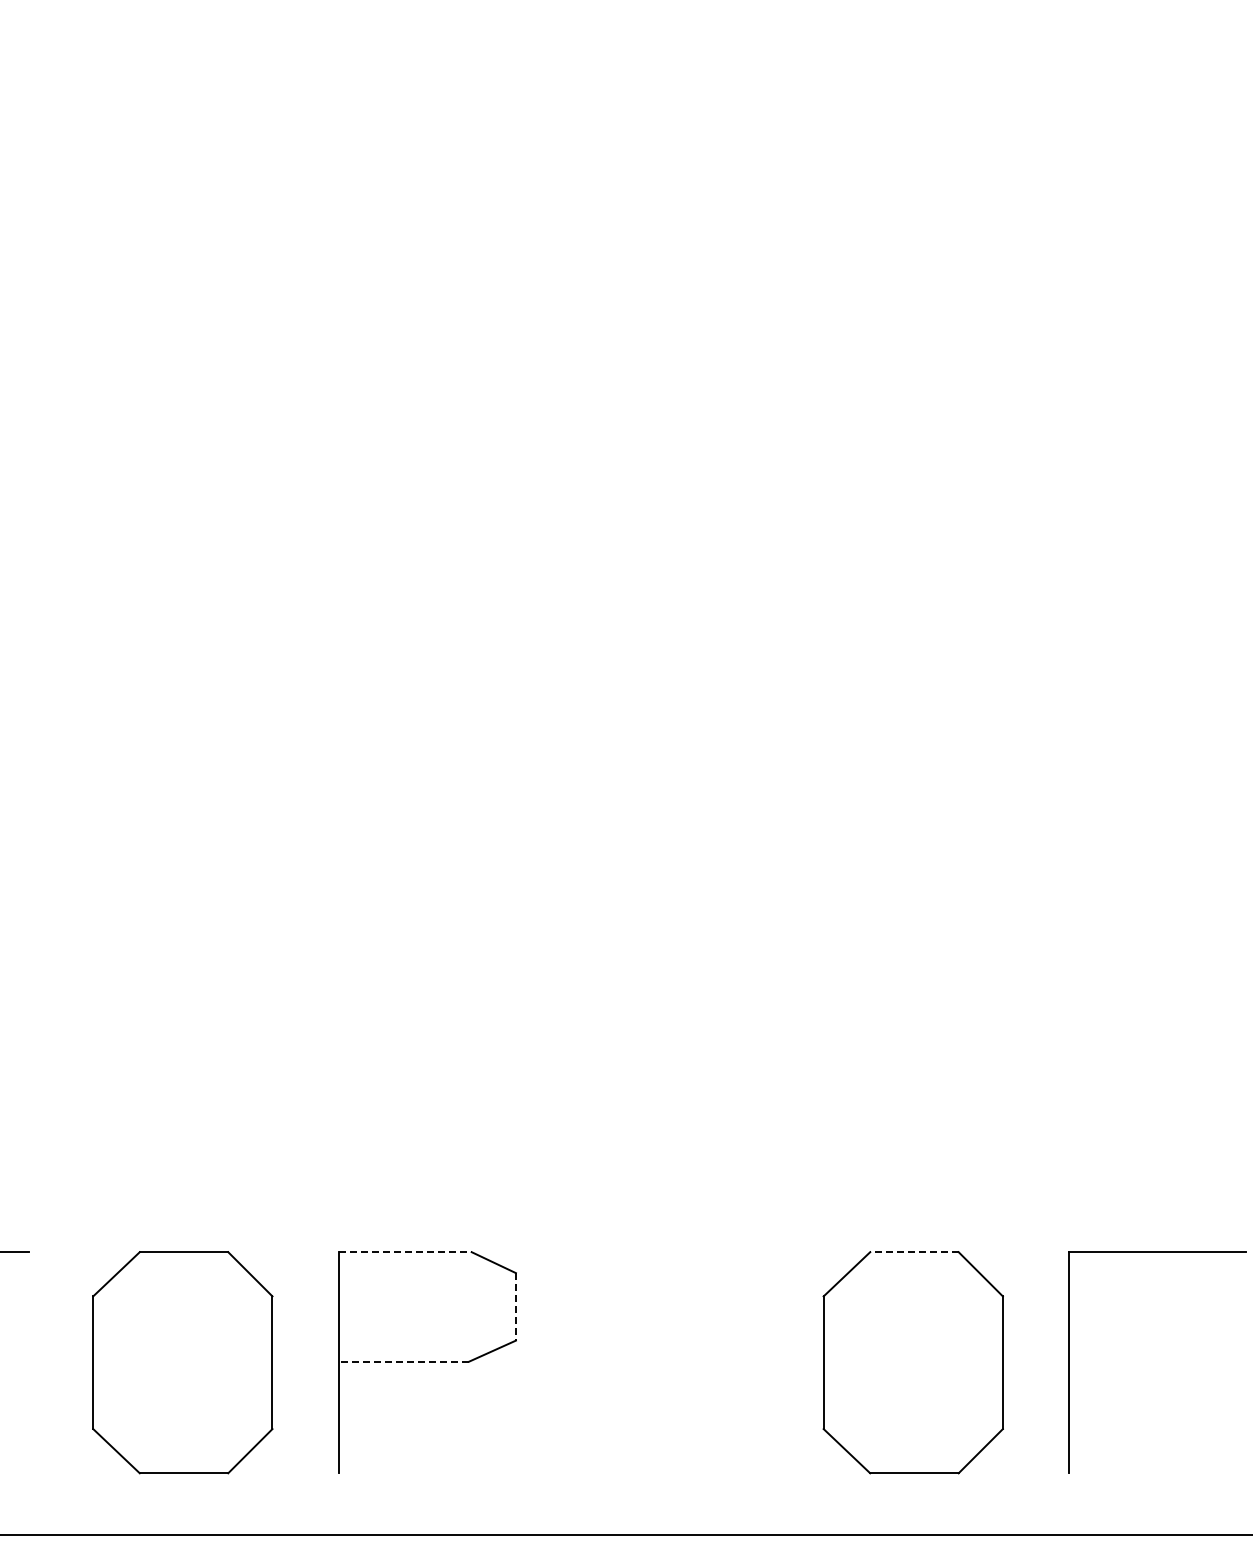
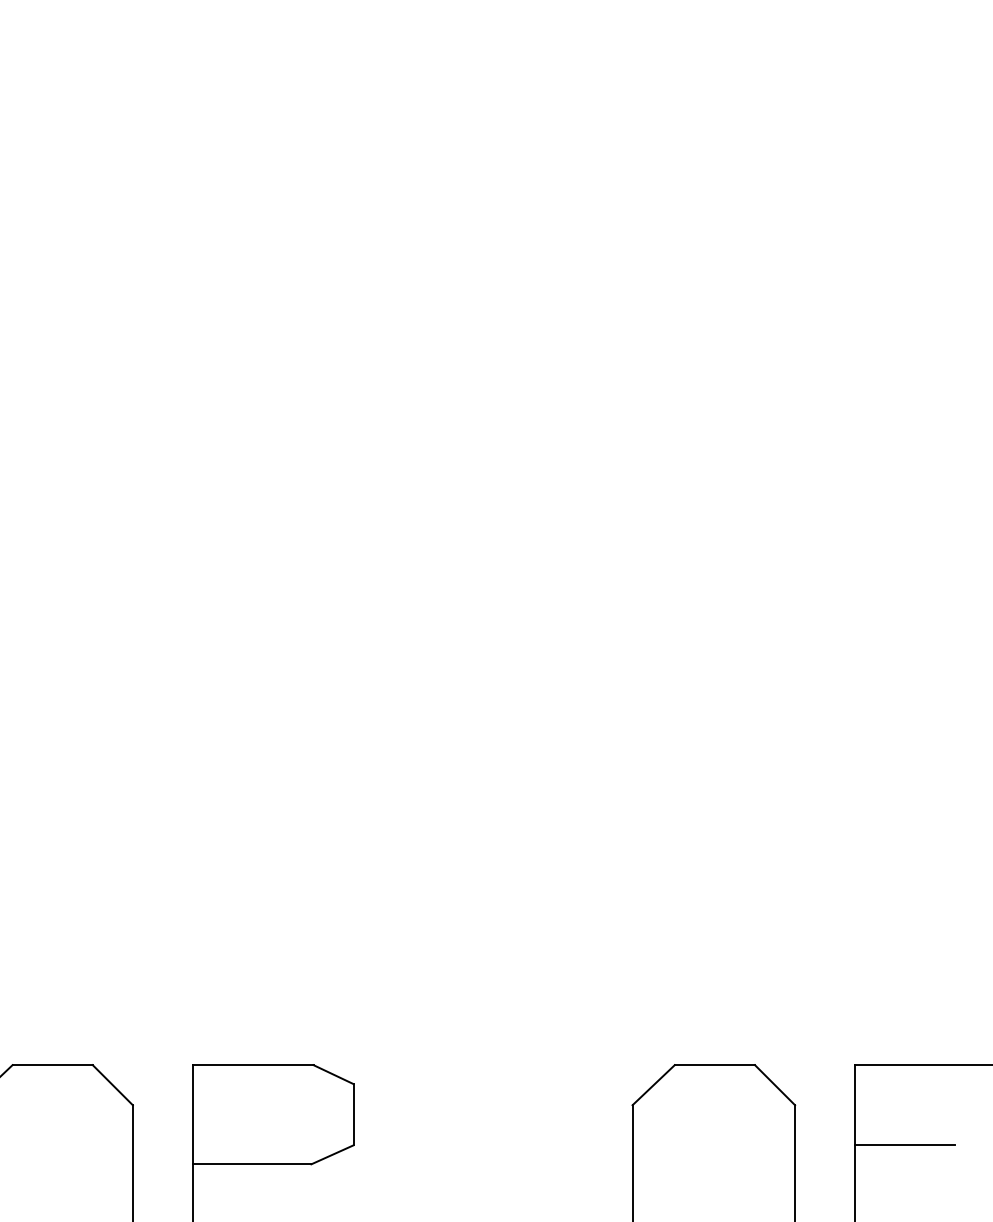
line: (405, 1252) -> (253, 1065), dashed -> solid
line: (913, 1252) -> (714, 1065), dashed -> solid
line: (515, 1306) -> (353, 1114), dashed -> solid
line: (1123, 1340) -> (904, 1145), added
line: (403, 1361) -> (251, 1164), dashed -> solid

